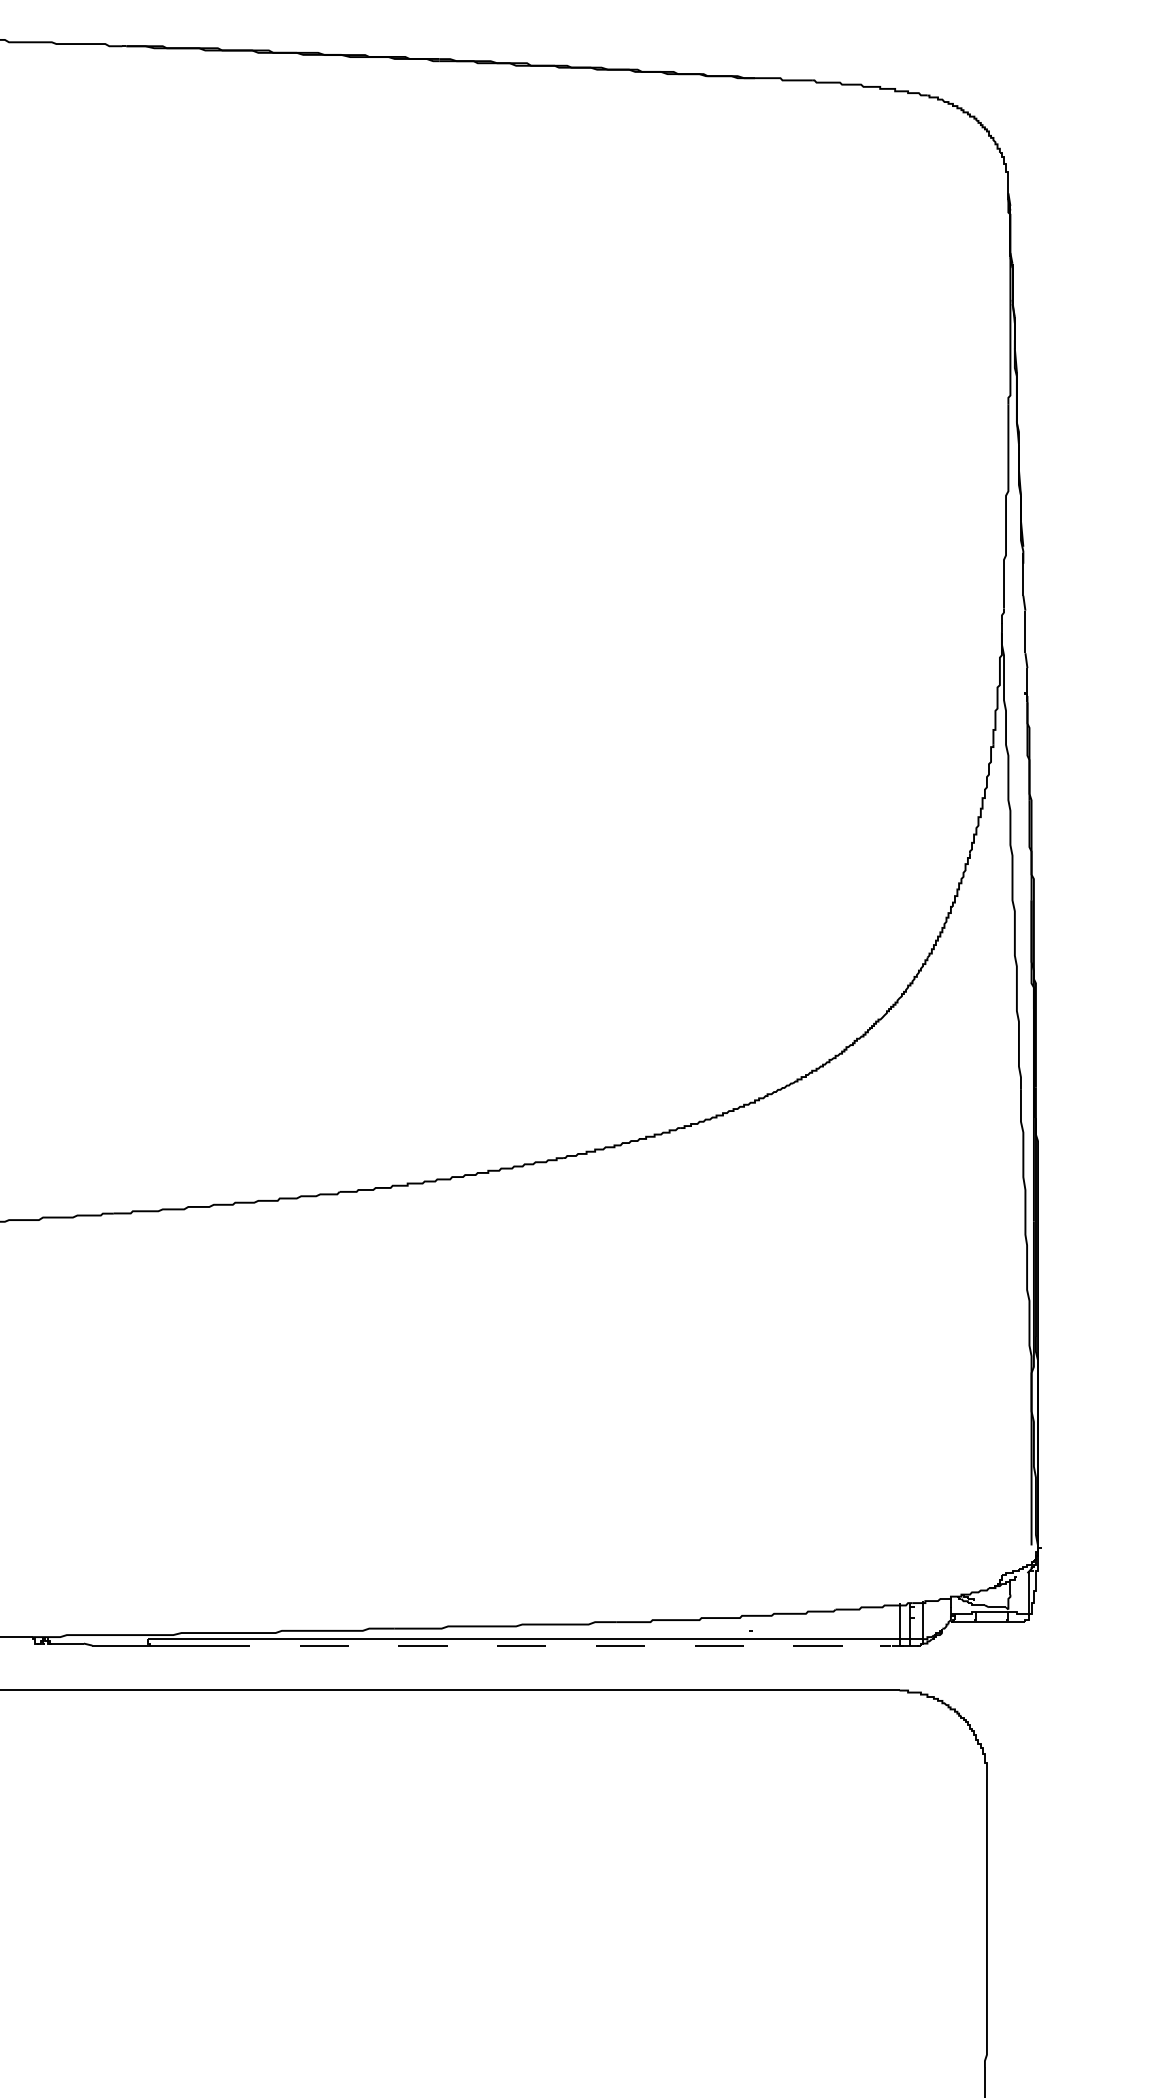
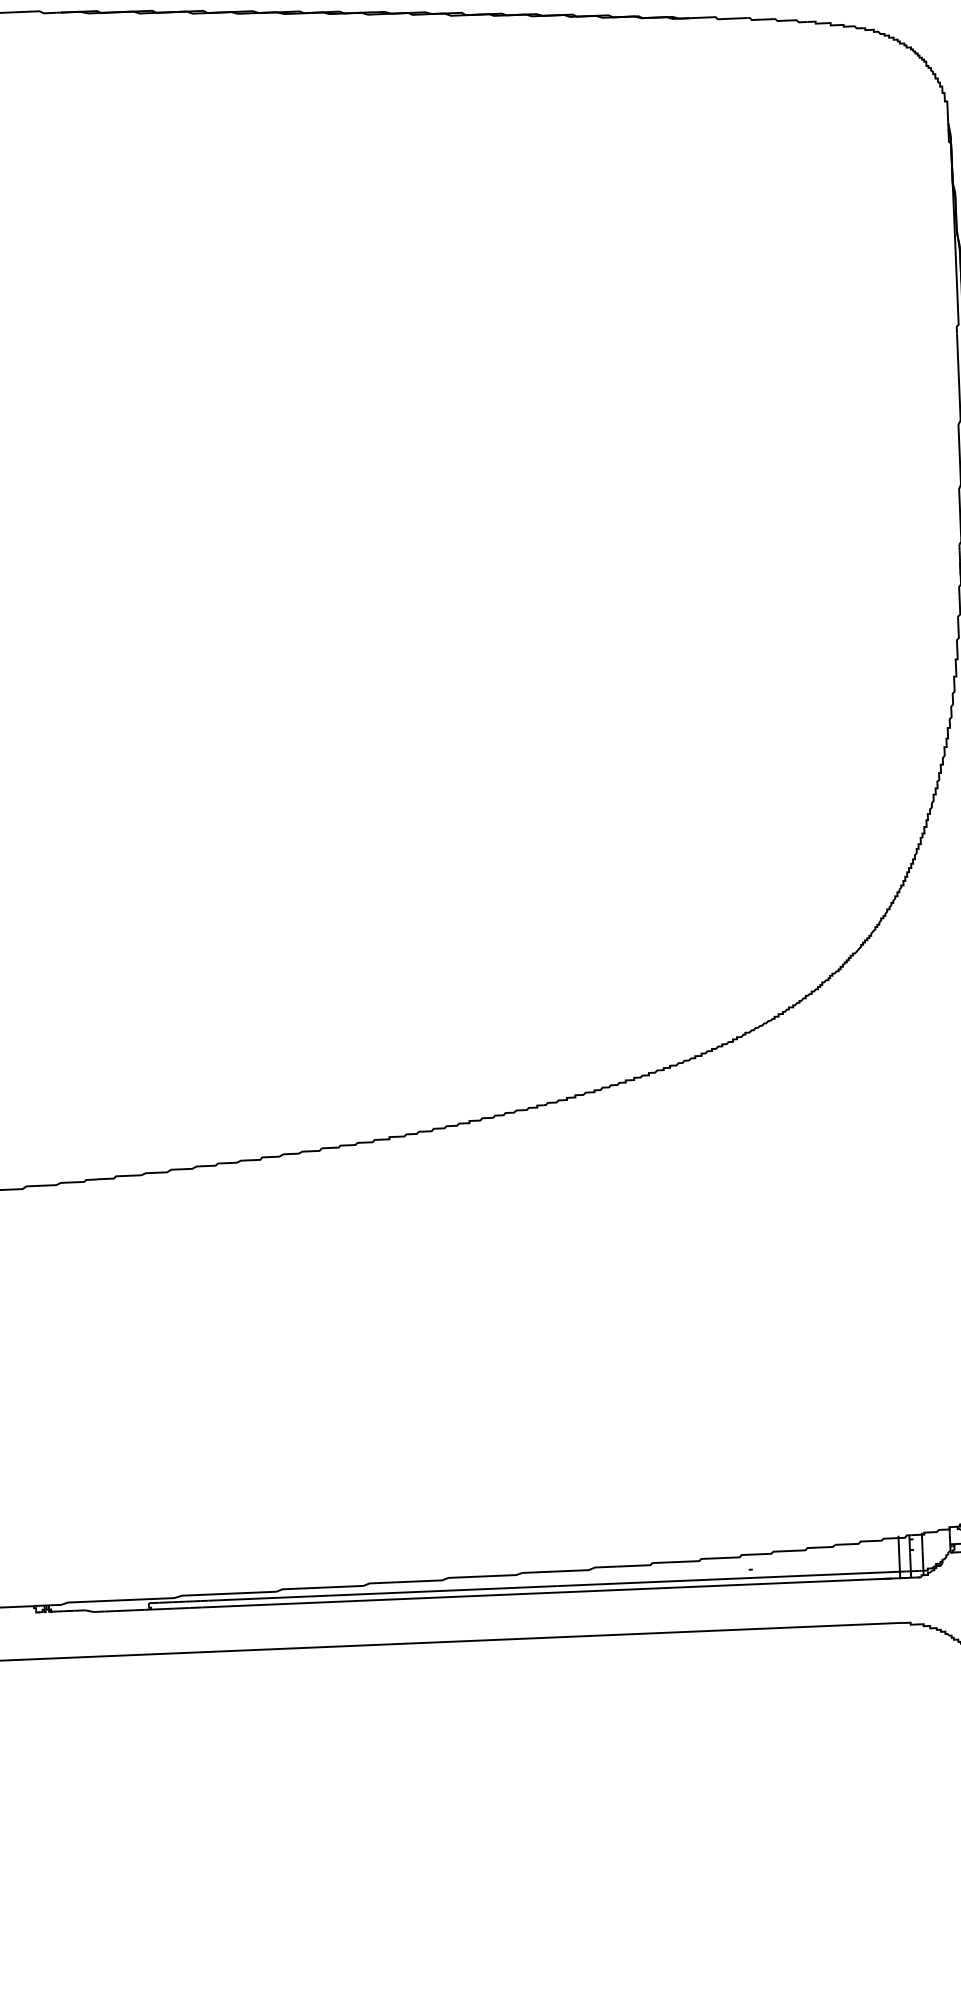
line: (555, 1645) -> (556, 1592), dashed -> solid

